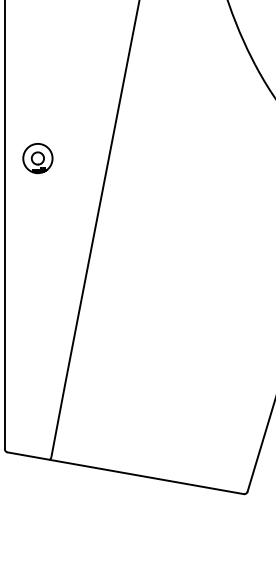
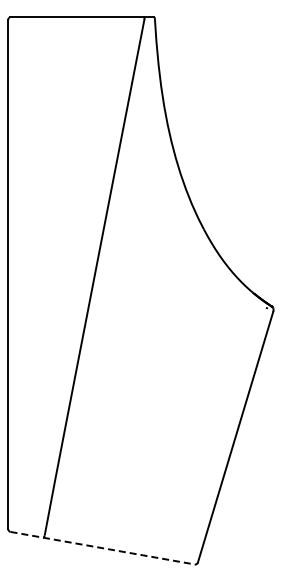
part: (37, 158) -> (33, 302), removed
line: (125, 473) -> (102, 548), solid -> dashed

